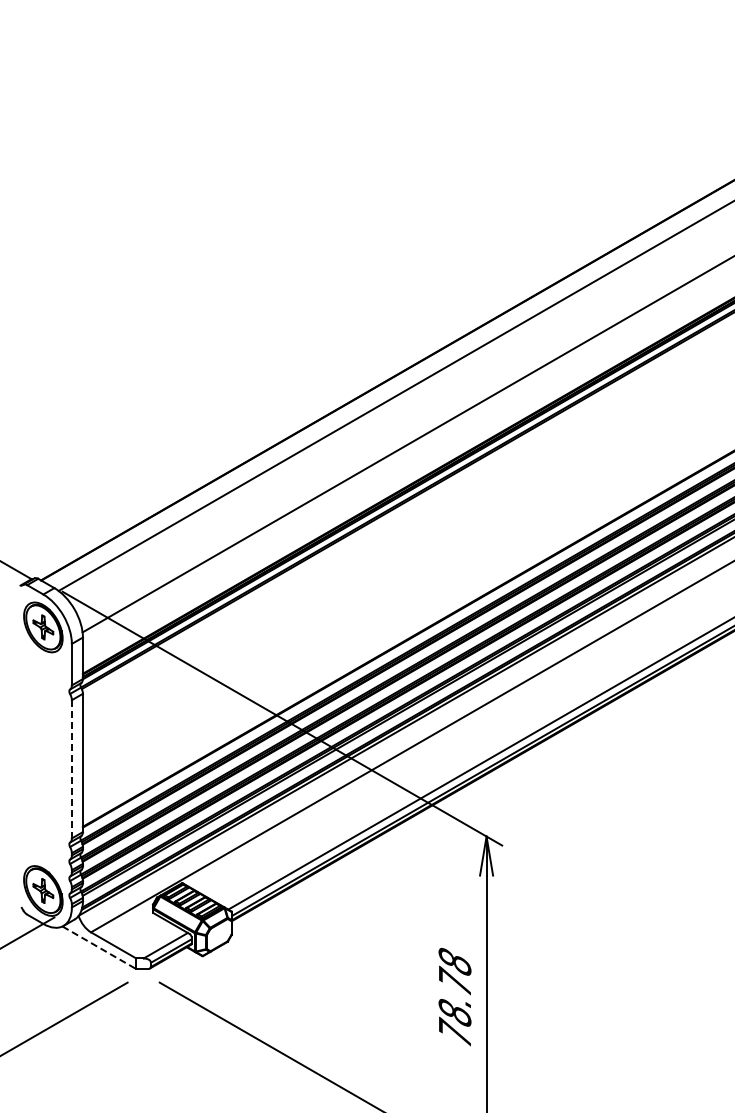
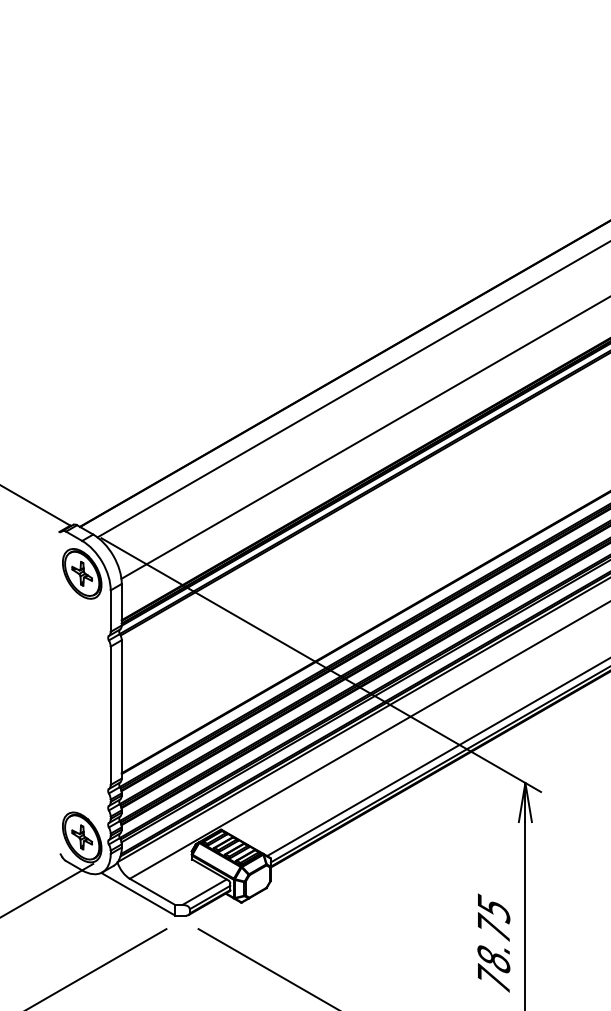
line: (71, 769) -> (110, 715), dashed -> solid
line: (99, 947) -> (138, 893), dashed -> solid
text: (454, 962) -> (493, 908), 78.78 -> 78.75

